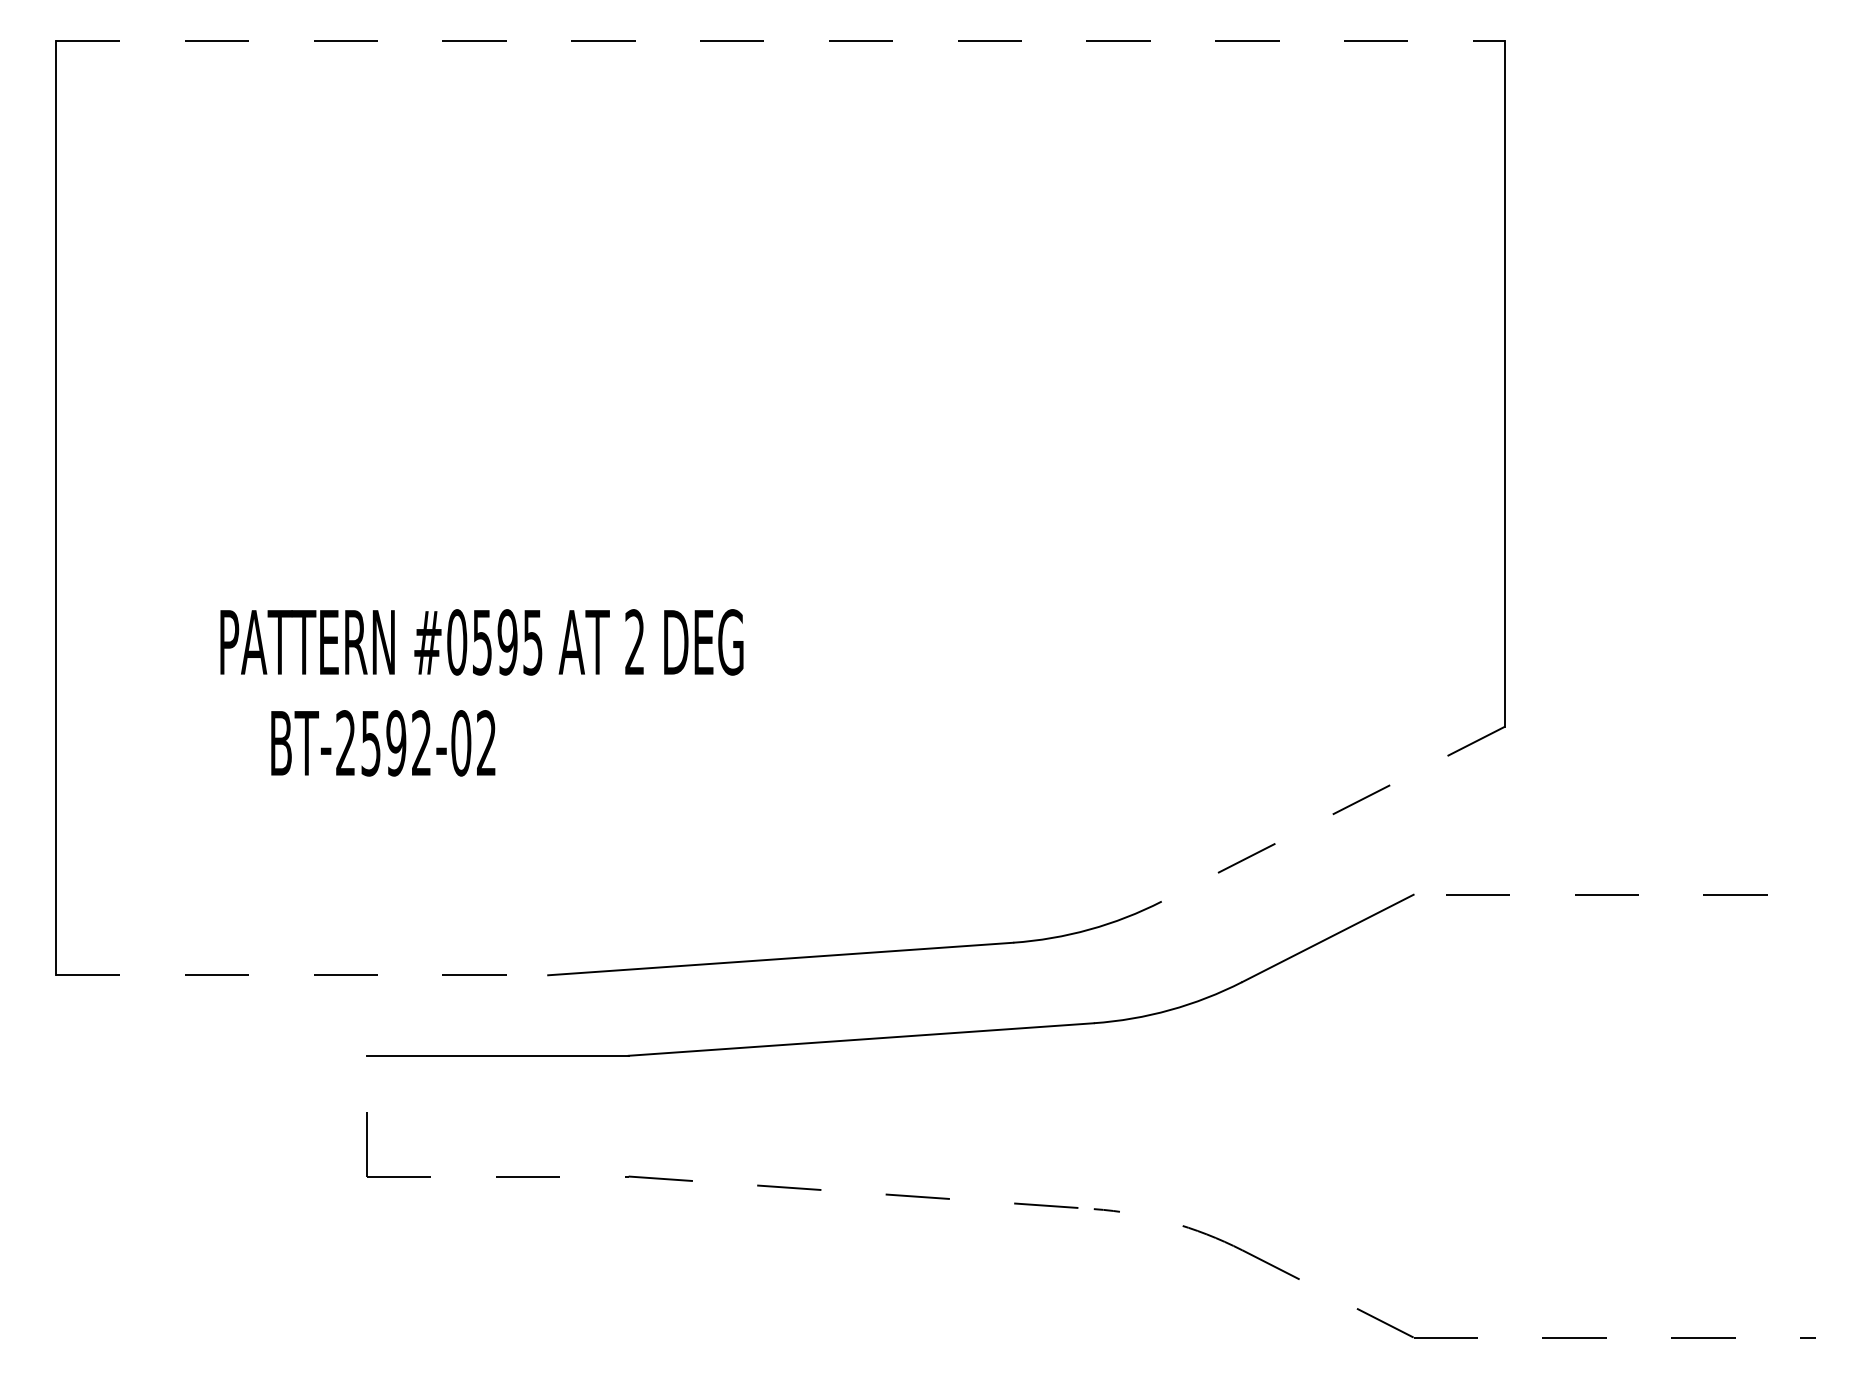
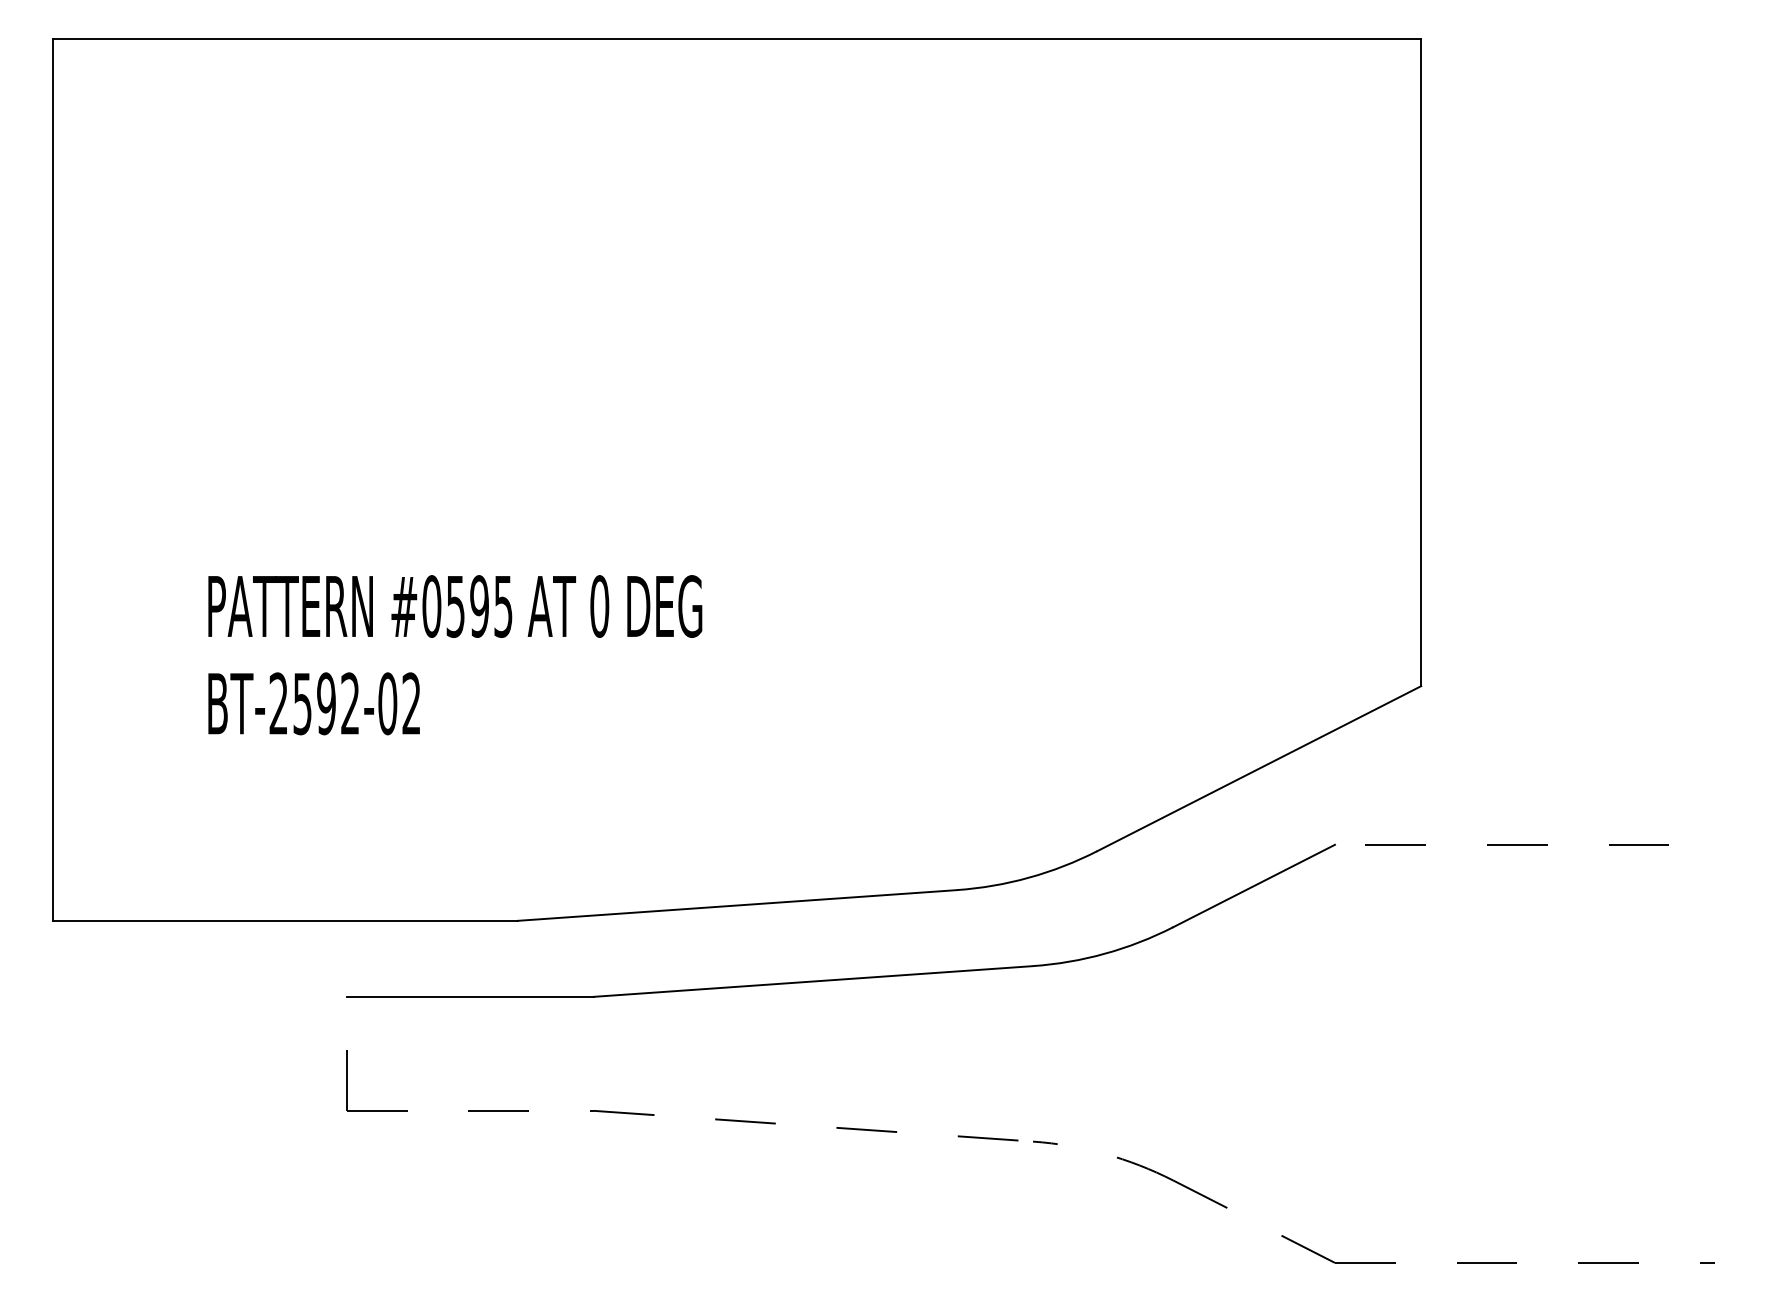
line: (780, 41) -> (737, 39), dashed -> solid
text: (634, 642) -> (599, 606), 2 -> 0
text: (382, 742) -> (313, 703), moved
line: (1333, 813) -> (1259, 768), dashed -> solid
line: (302, 974) -> (285, 920), dashed -> solid

